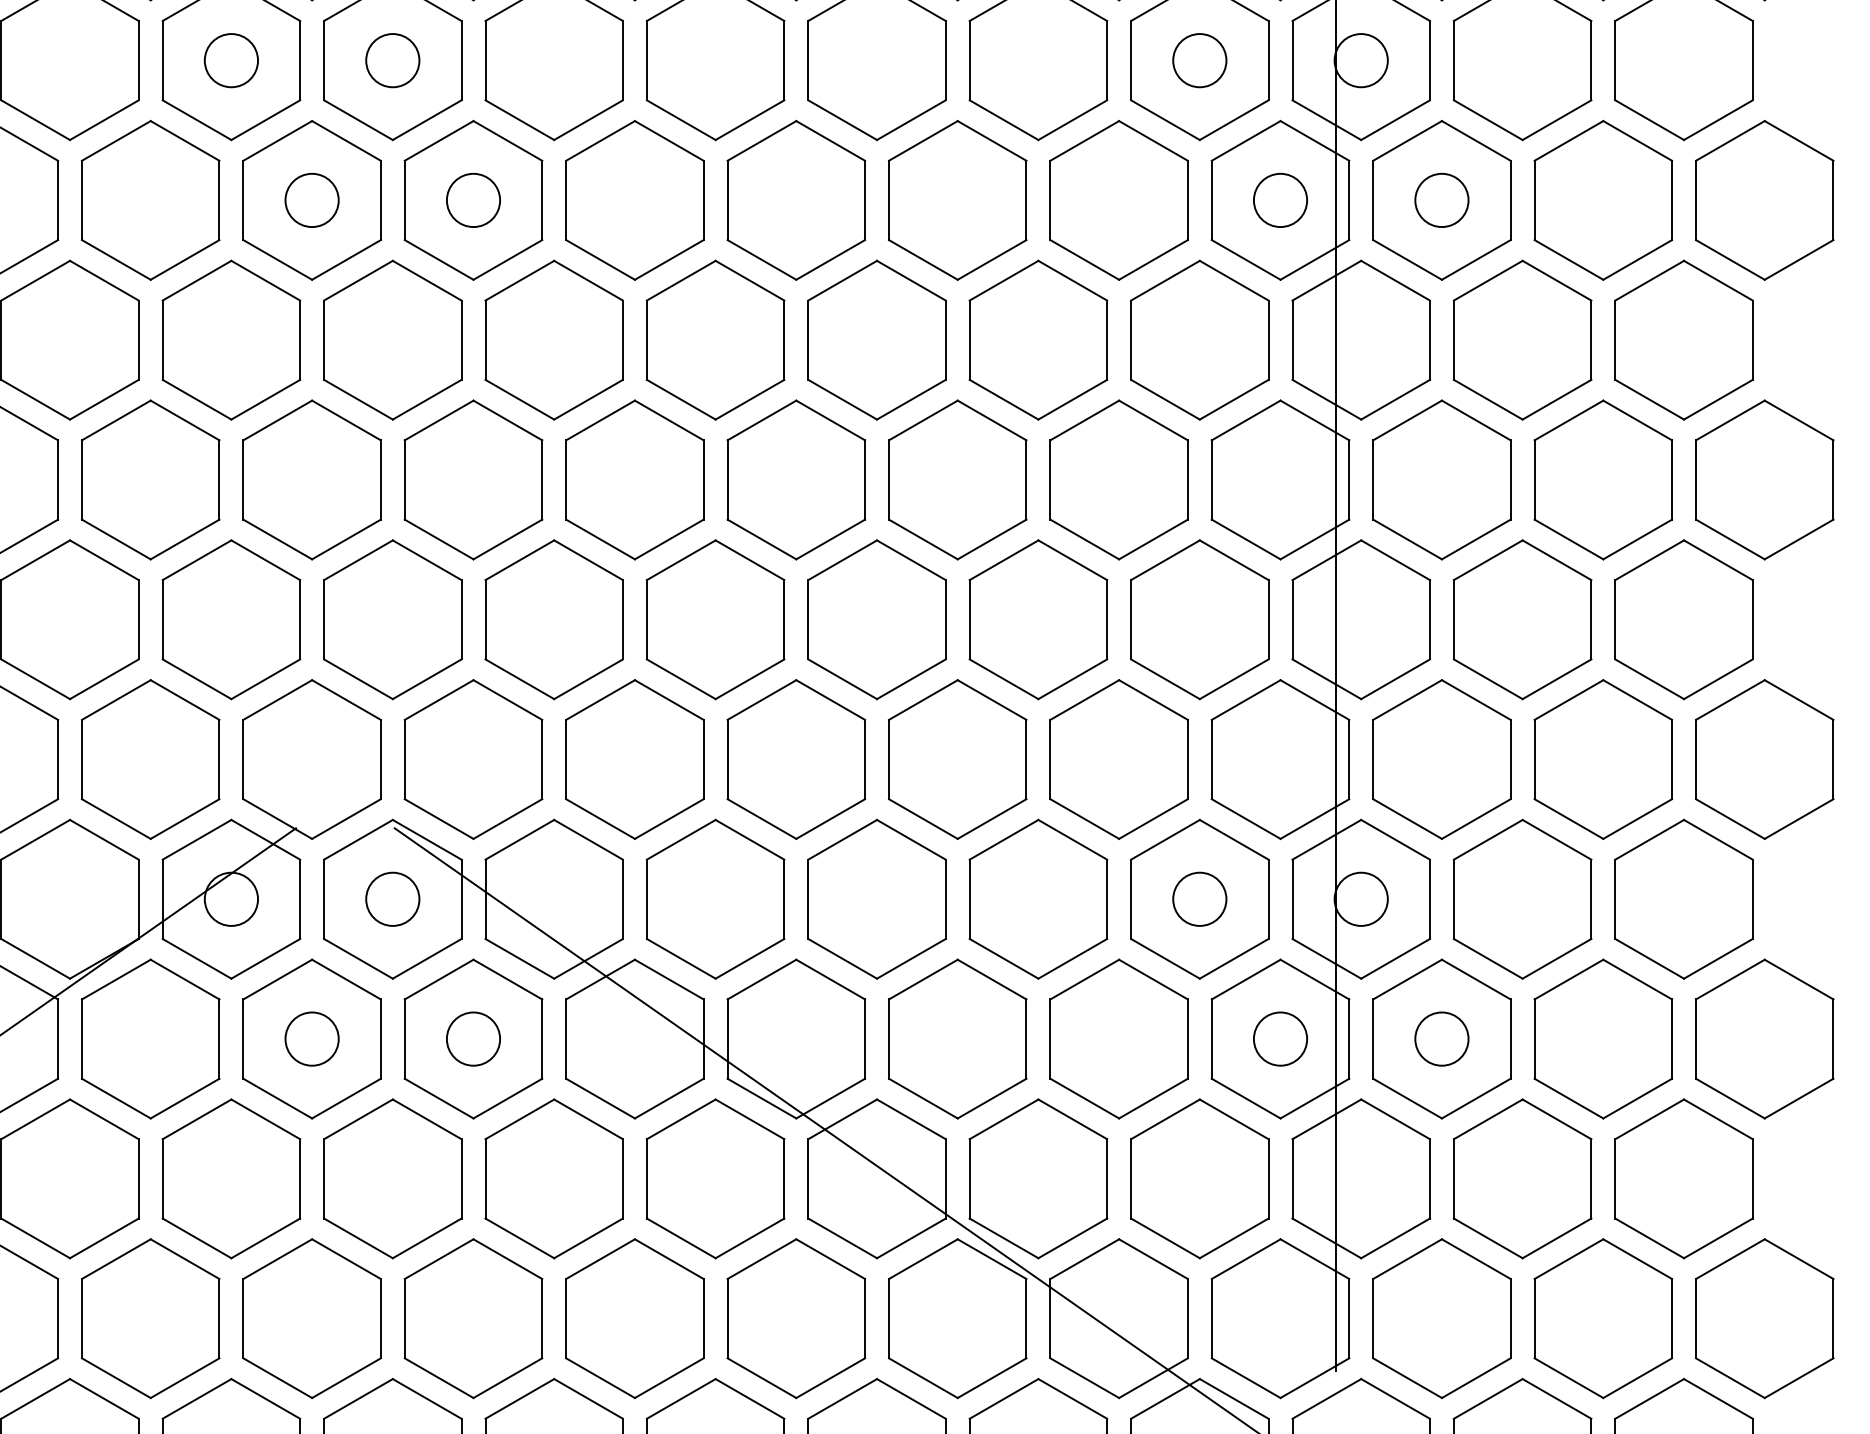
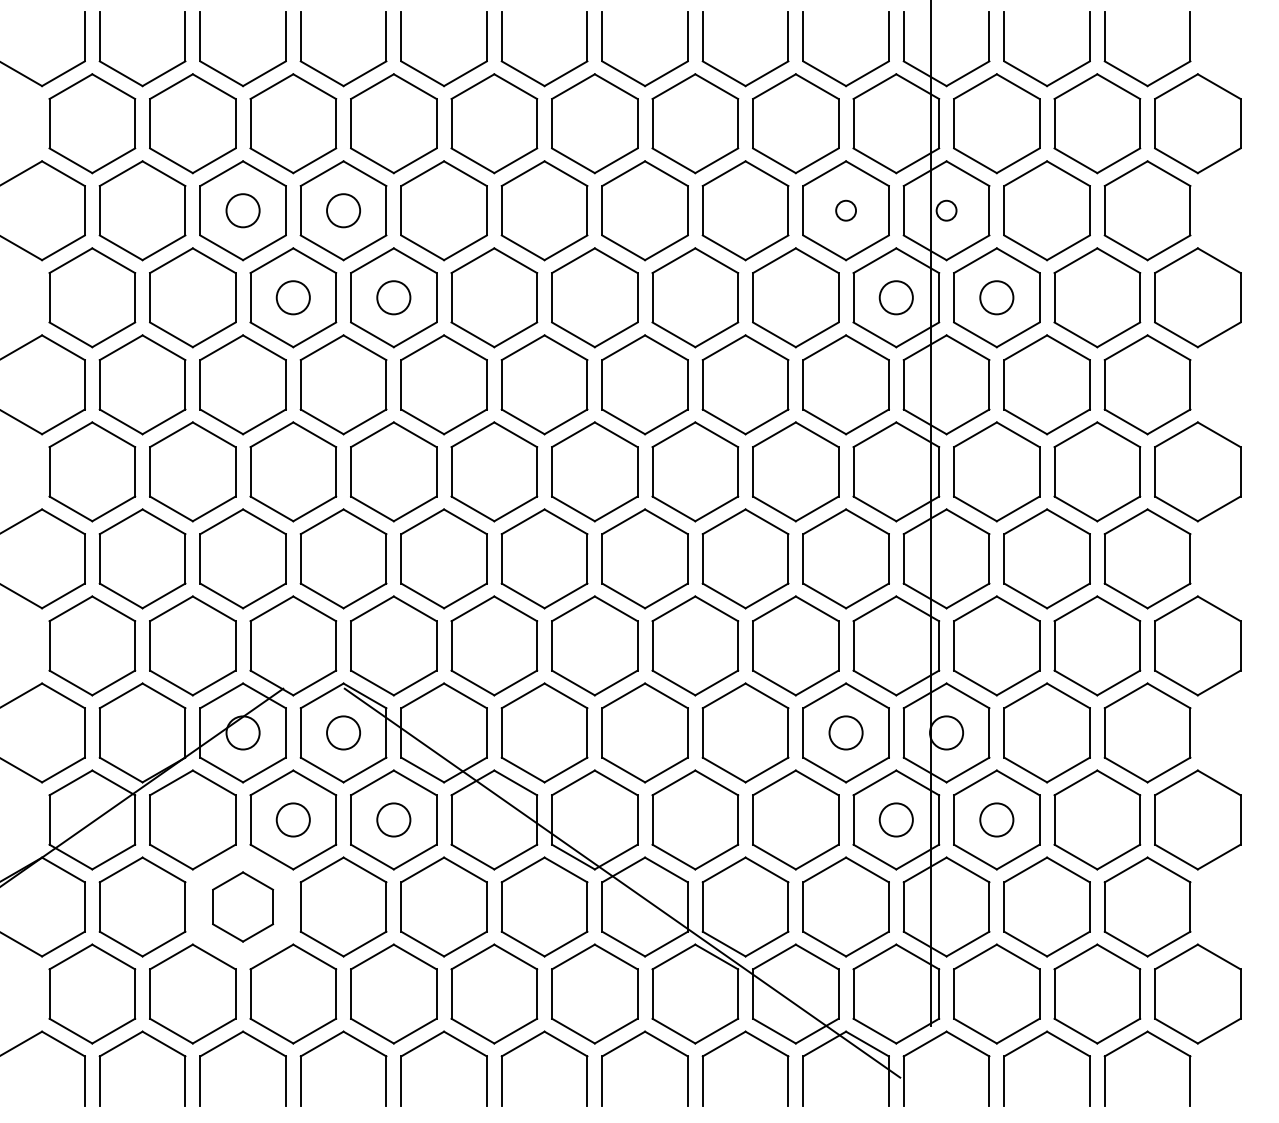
circle: (1198, 60) -> (845, 210), size x0.6
circle: (1361, 60) -> (946, 210), size x0.6
part: (230, 1178) -> (242, 906), size x0.7

